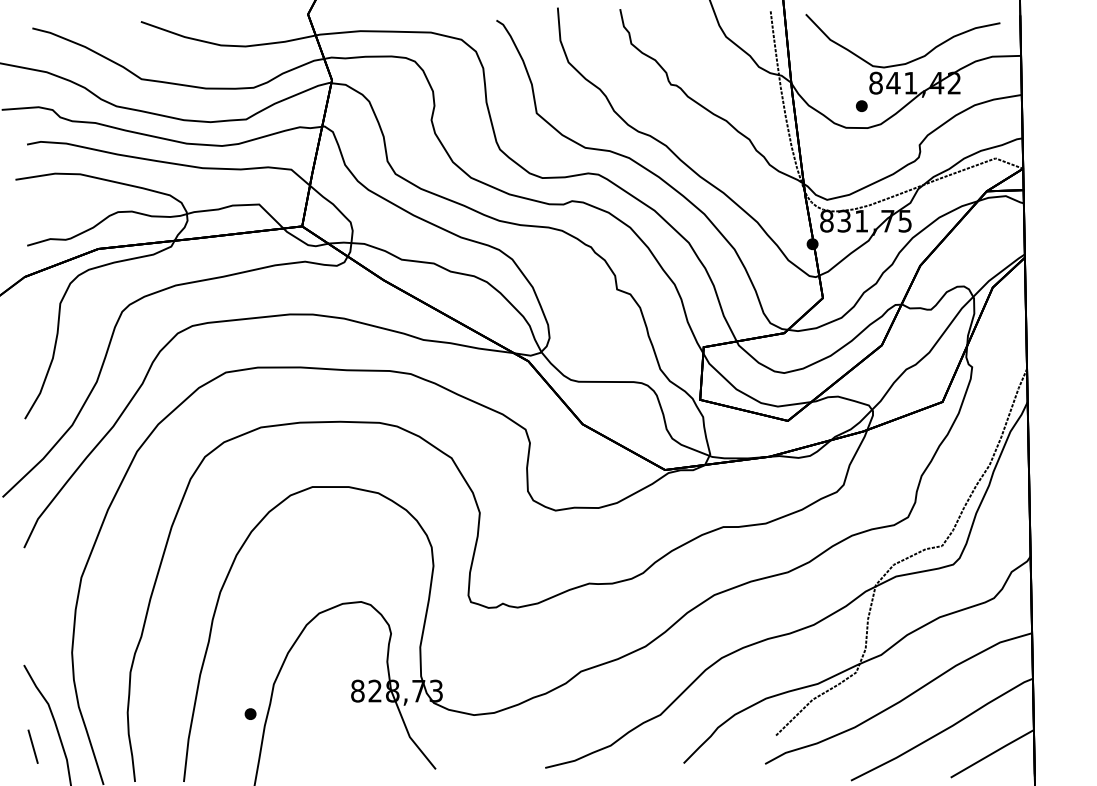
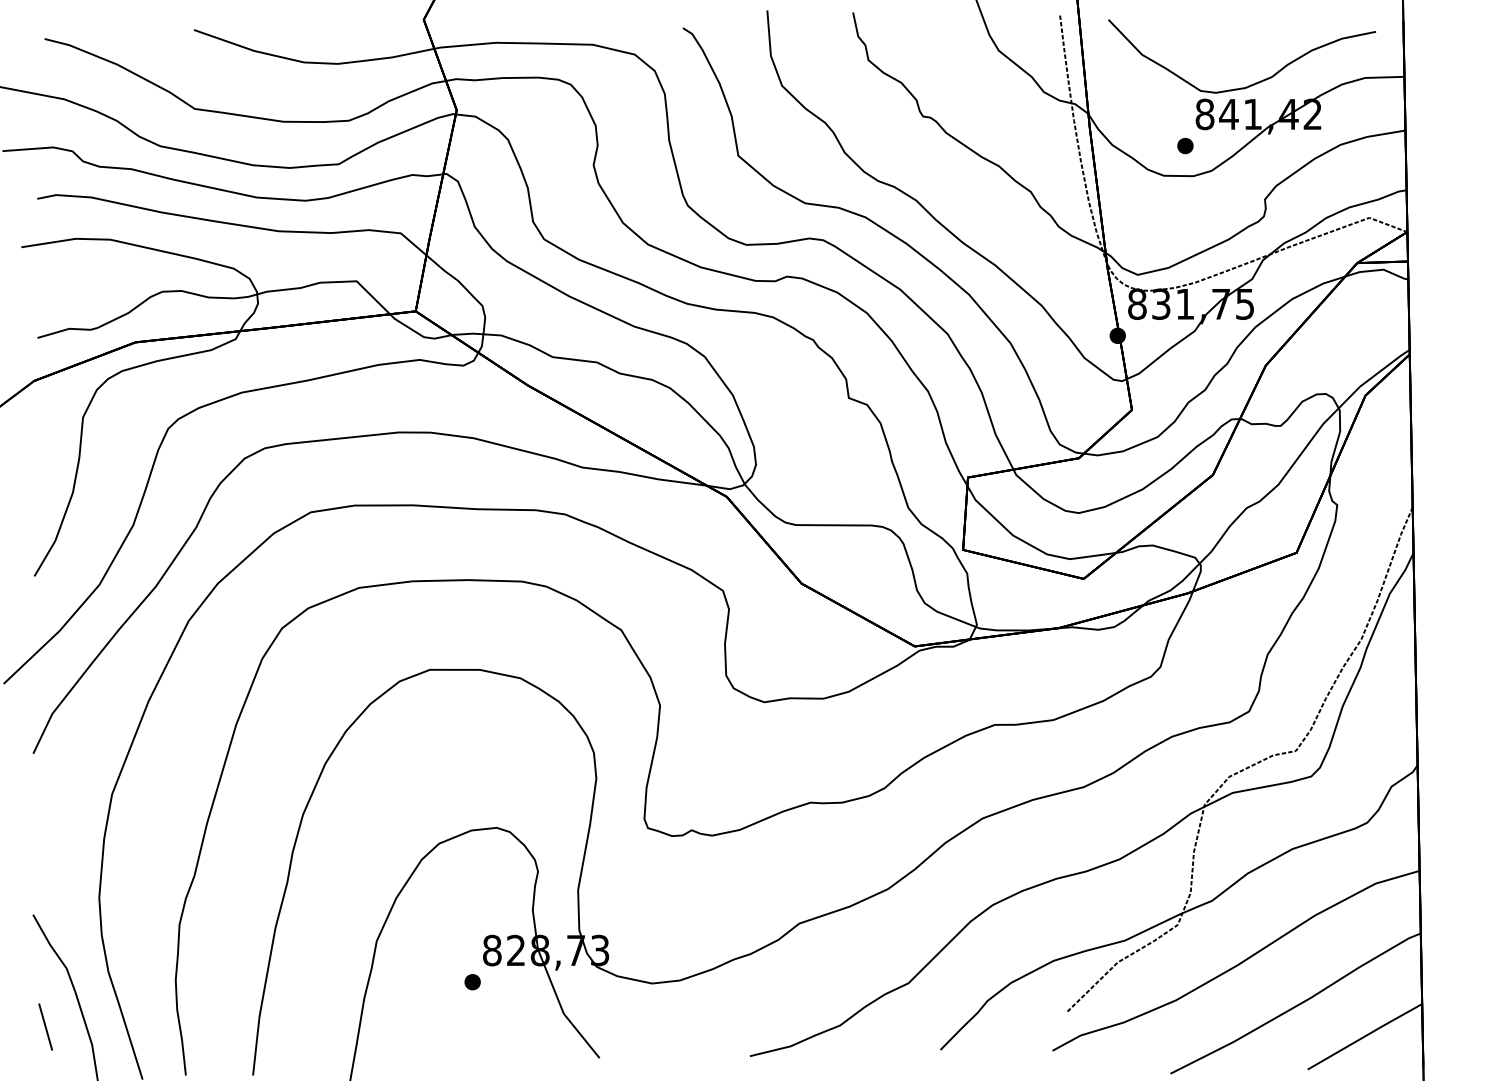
part: (250, 713) -> (472, 981), moved

